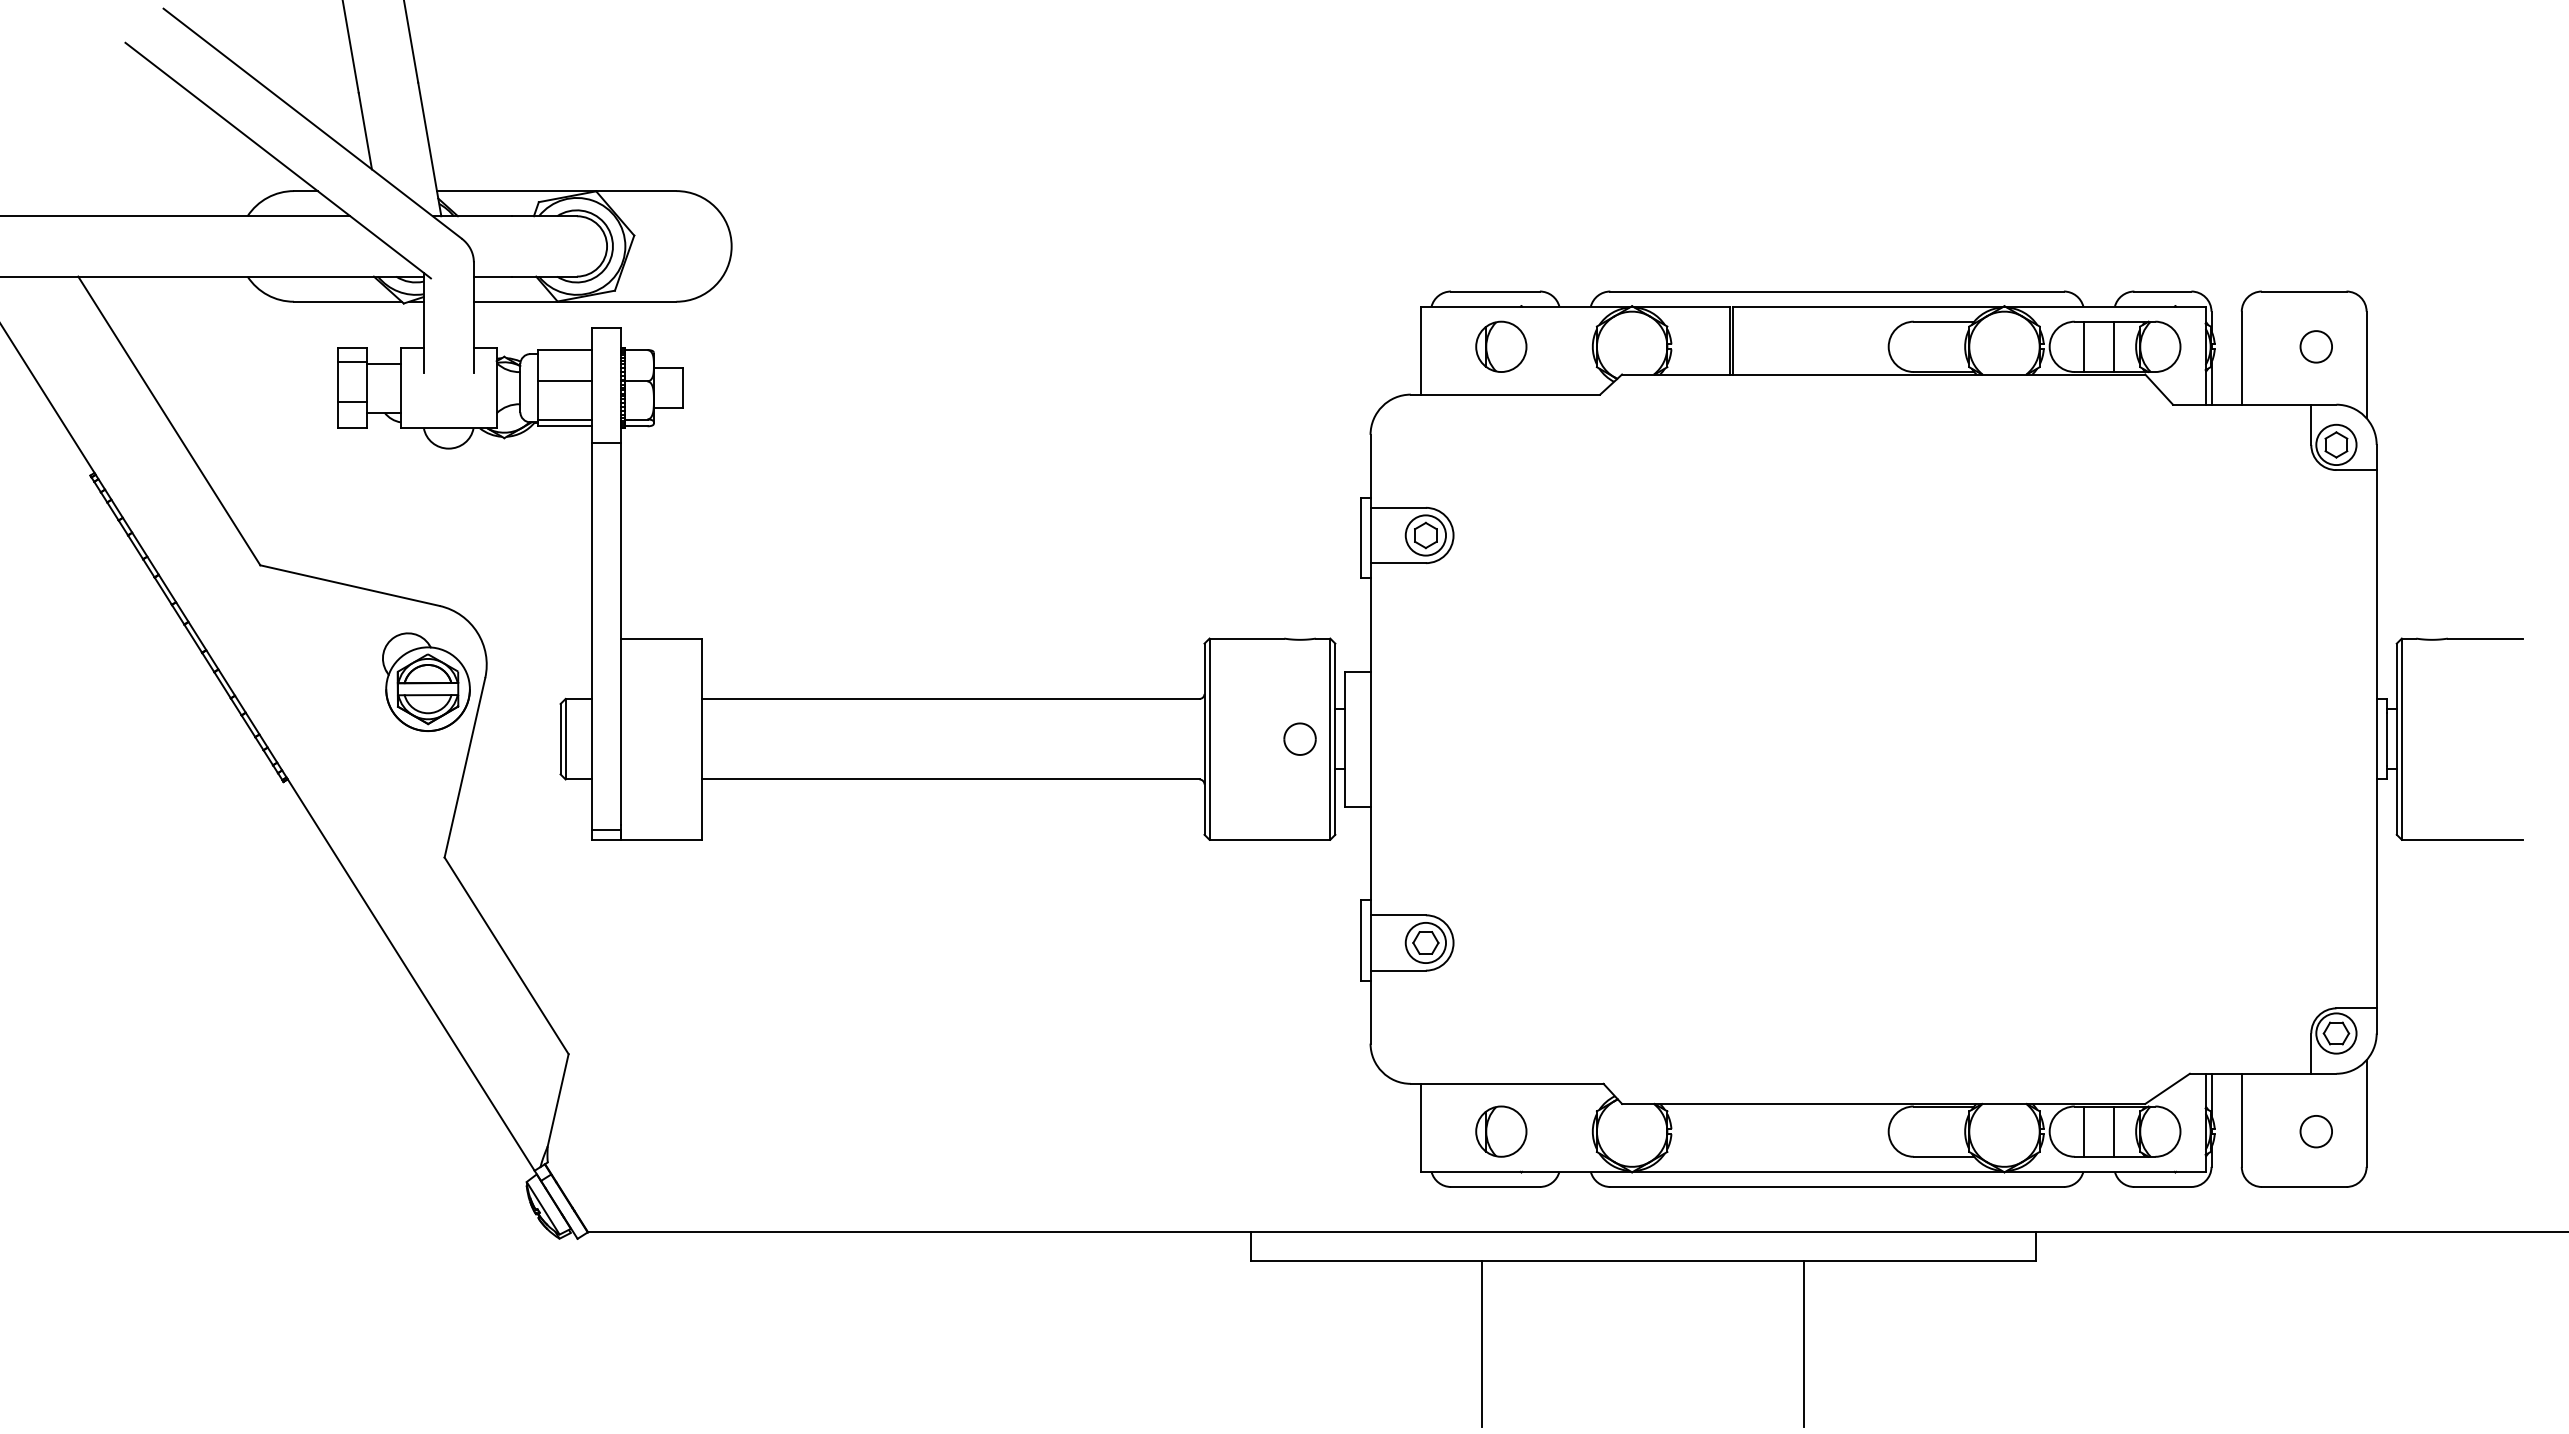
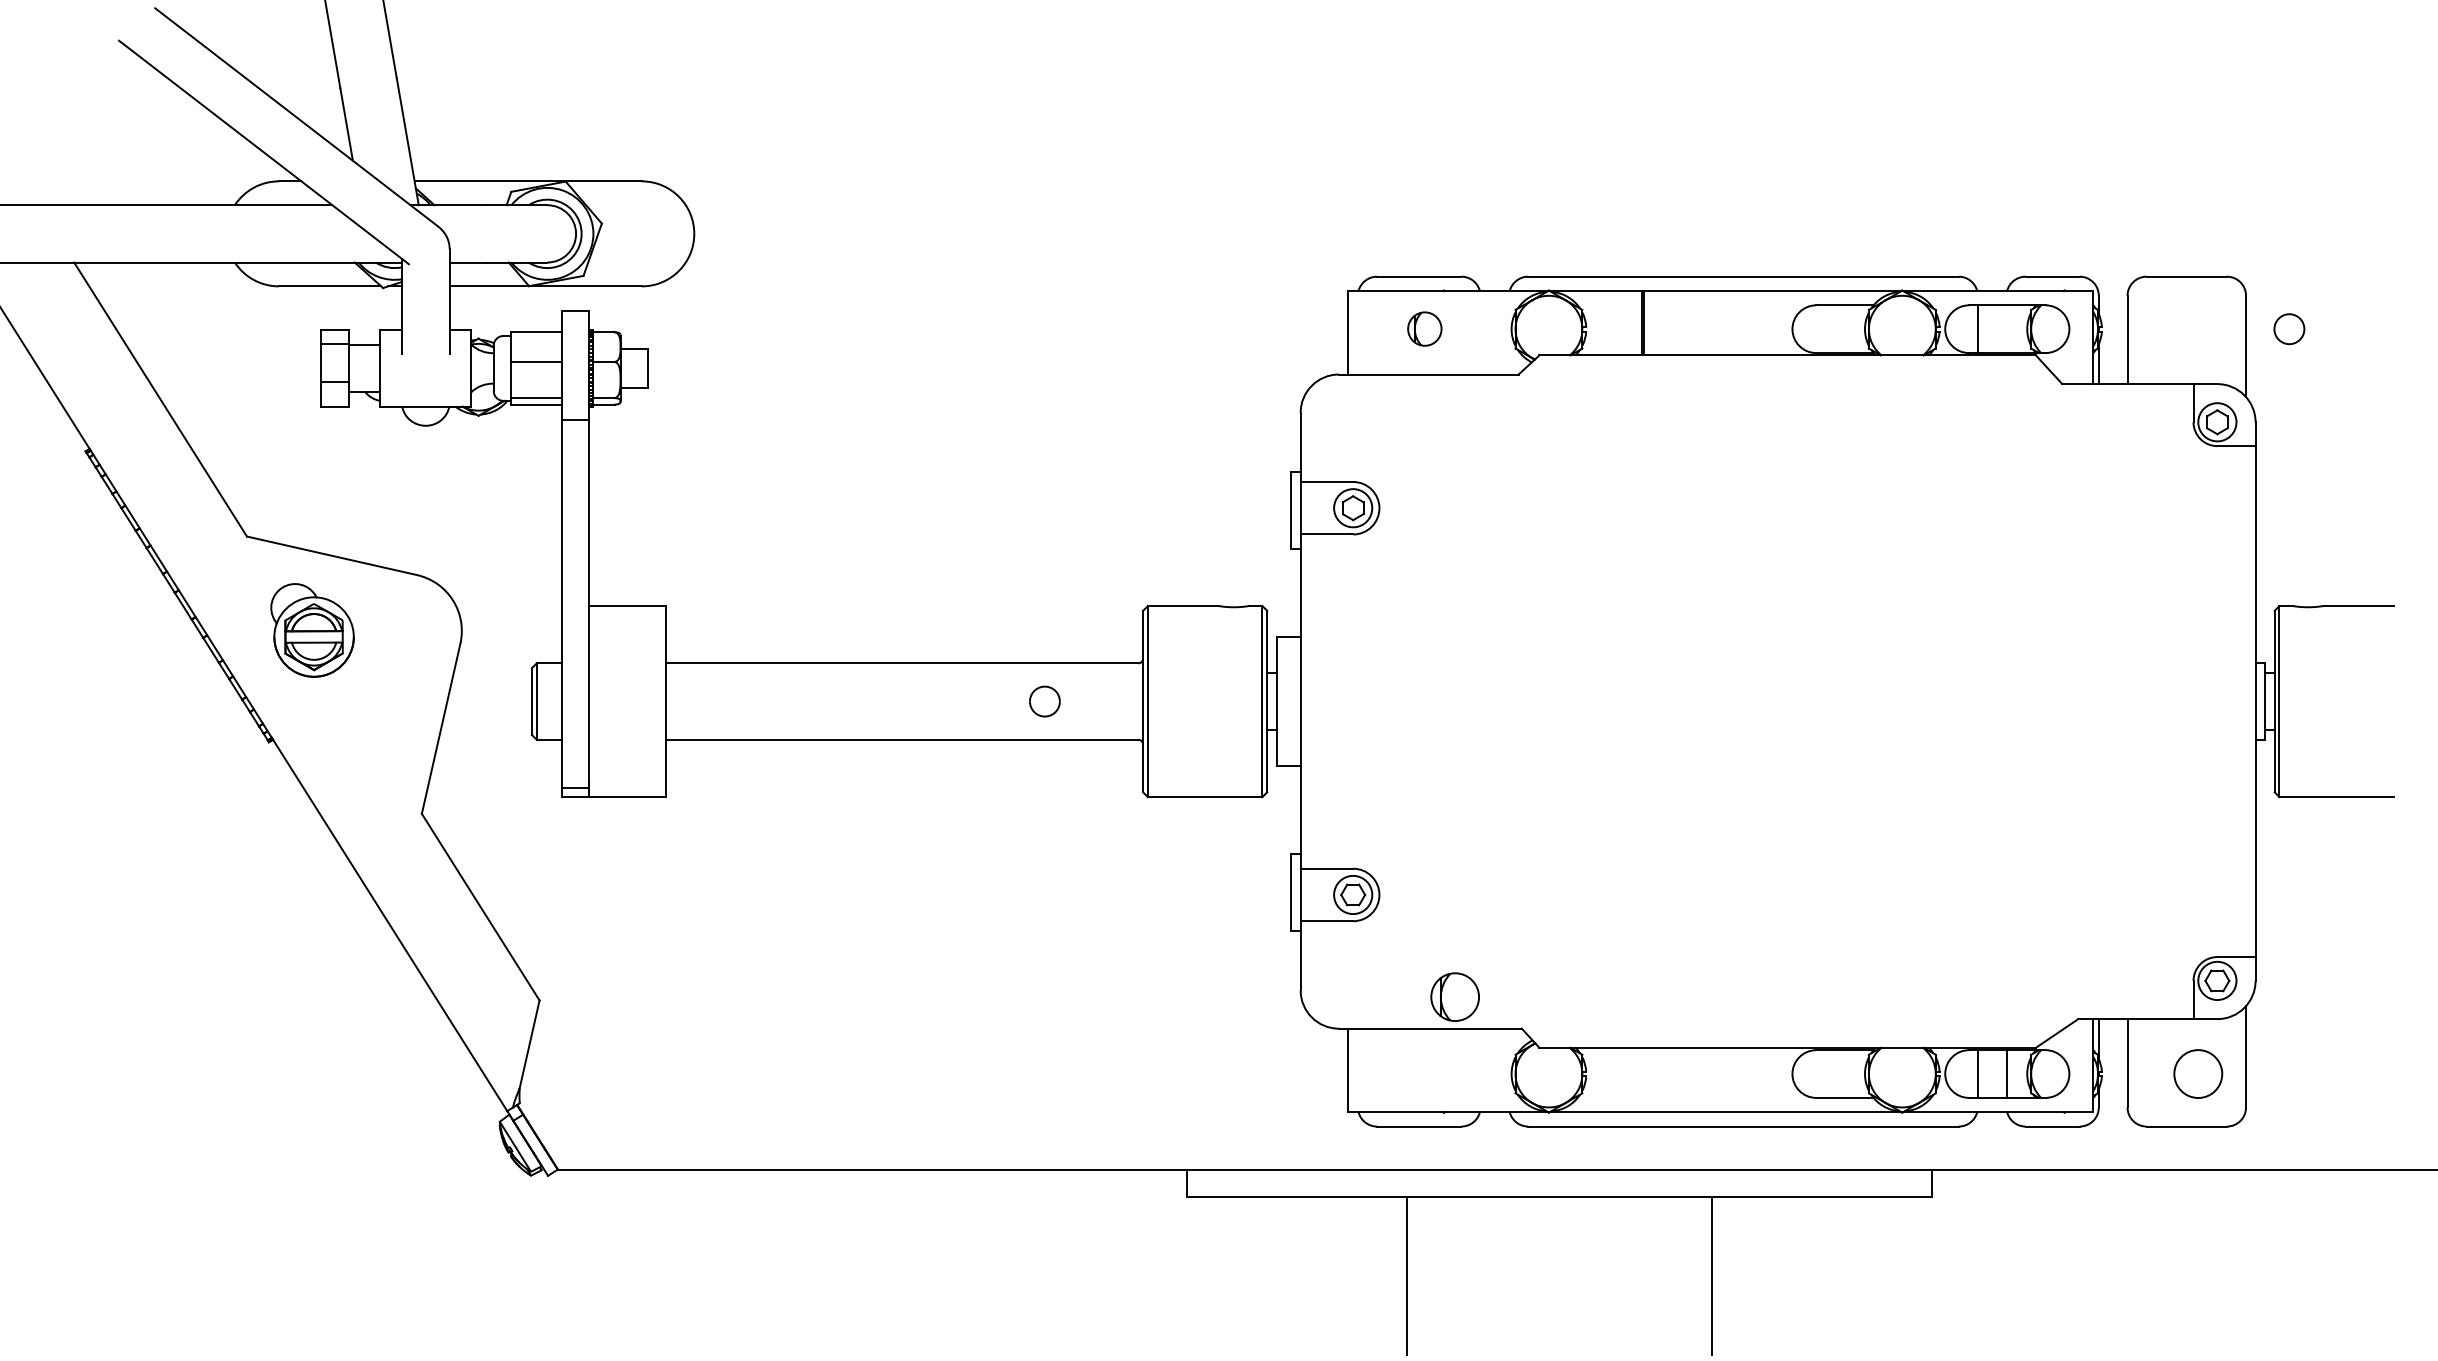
part: (1501, 346) -> (1424, 328), size x0.7
line: (2114, 346) -> (2006, 328), removed
circle: (2315, 346) -> (2288, 328), moved
part: (426, 681) -> (312, 629), moved
part: (1299, 738) -> (1044, 700), moved
part: (1501, 1131) -> (1455, 997), moved
circle: (2316, 1131) -> (2198, 1073), size x1.6

